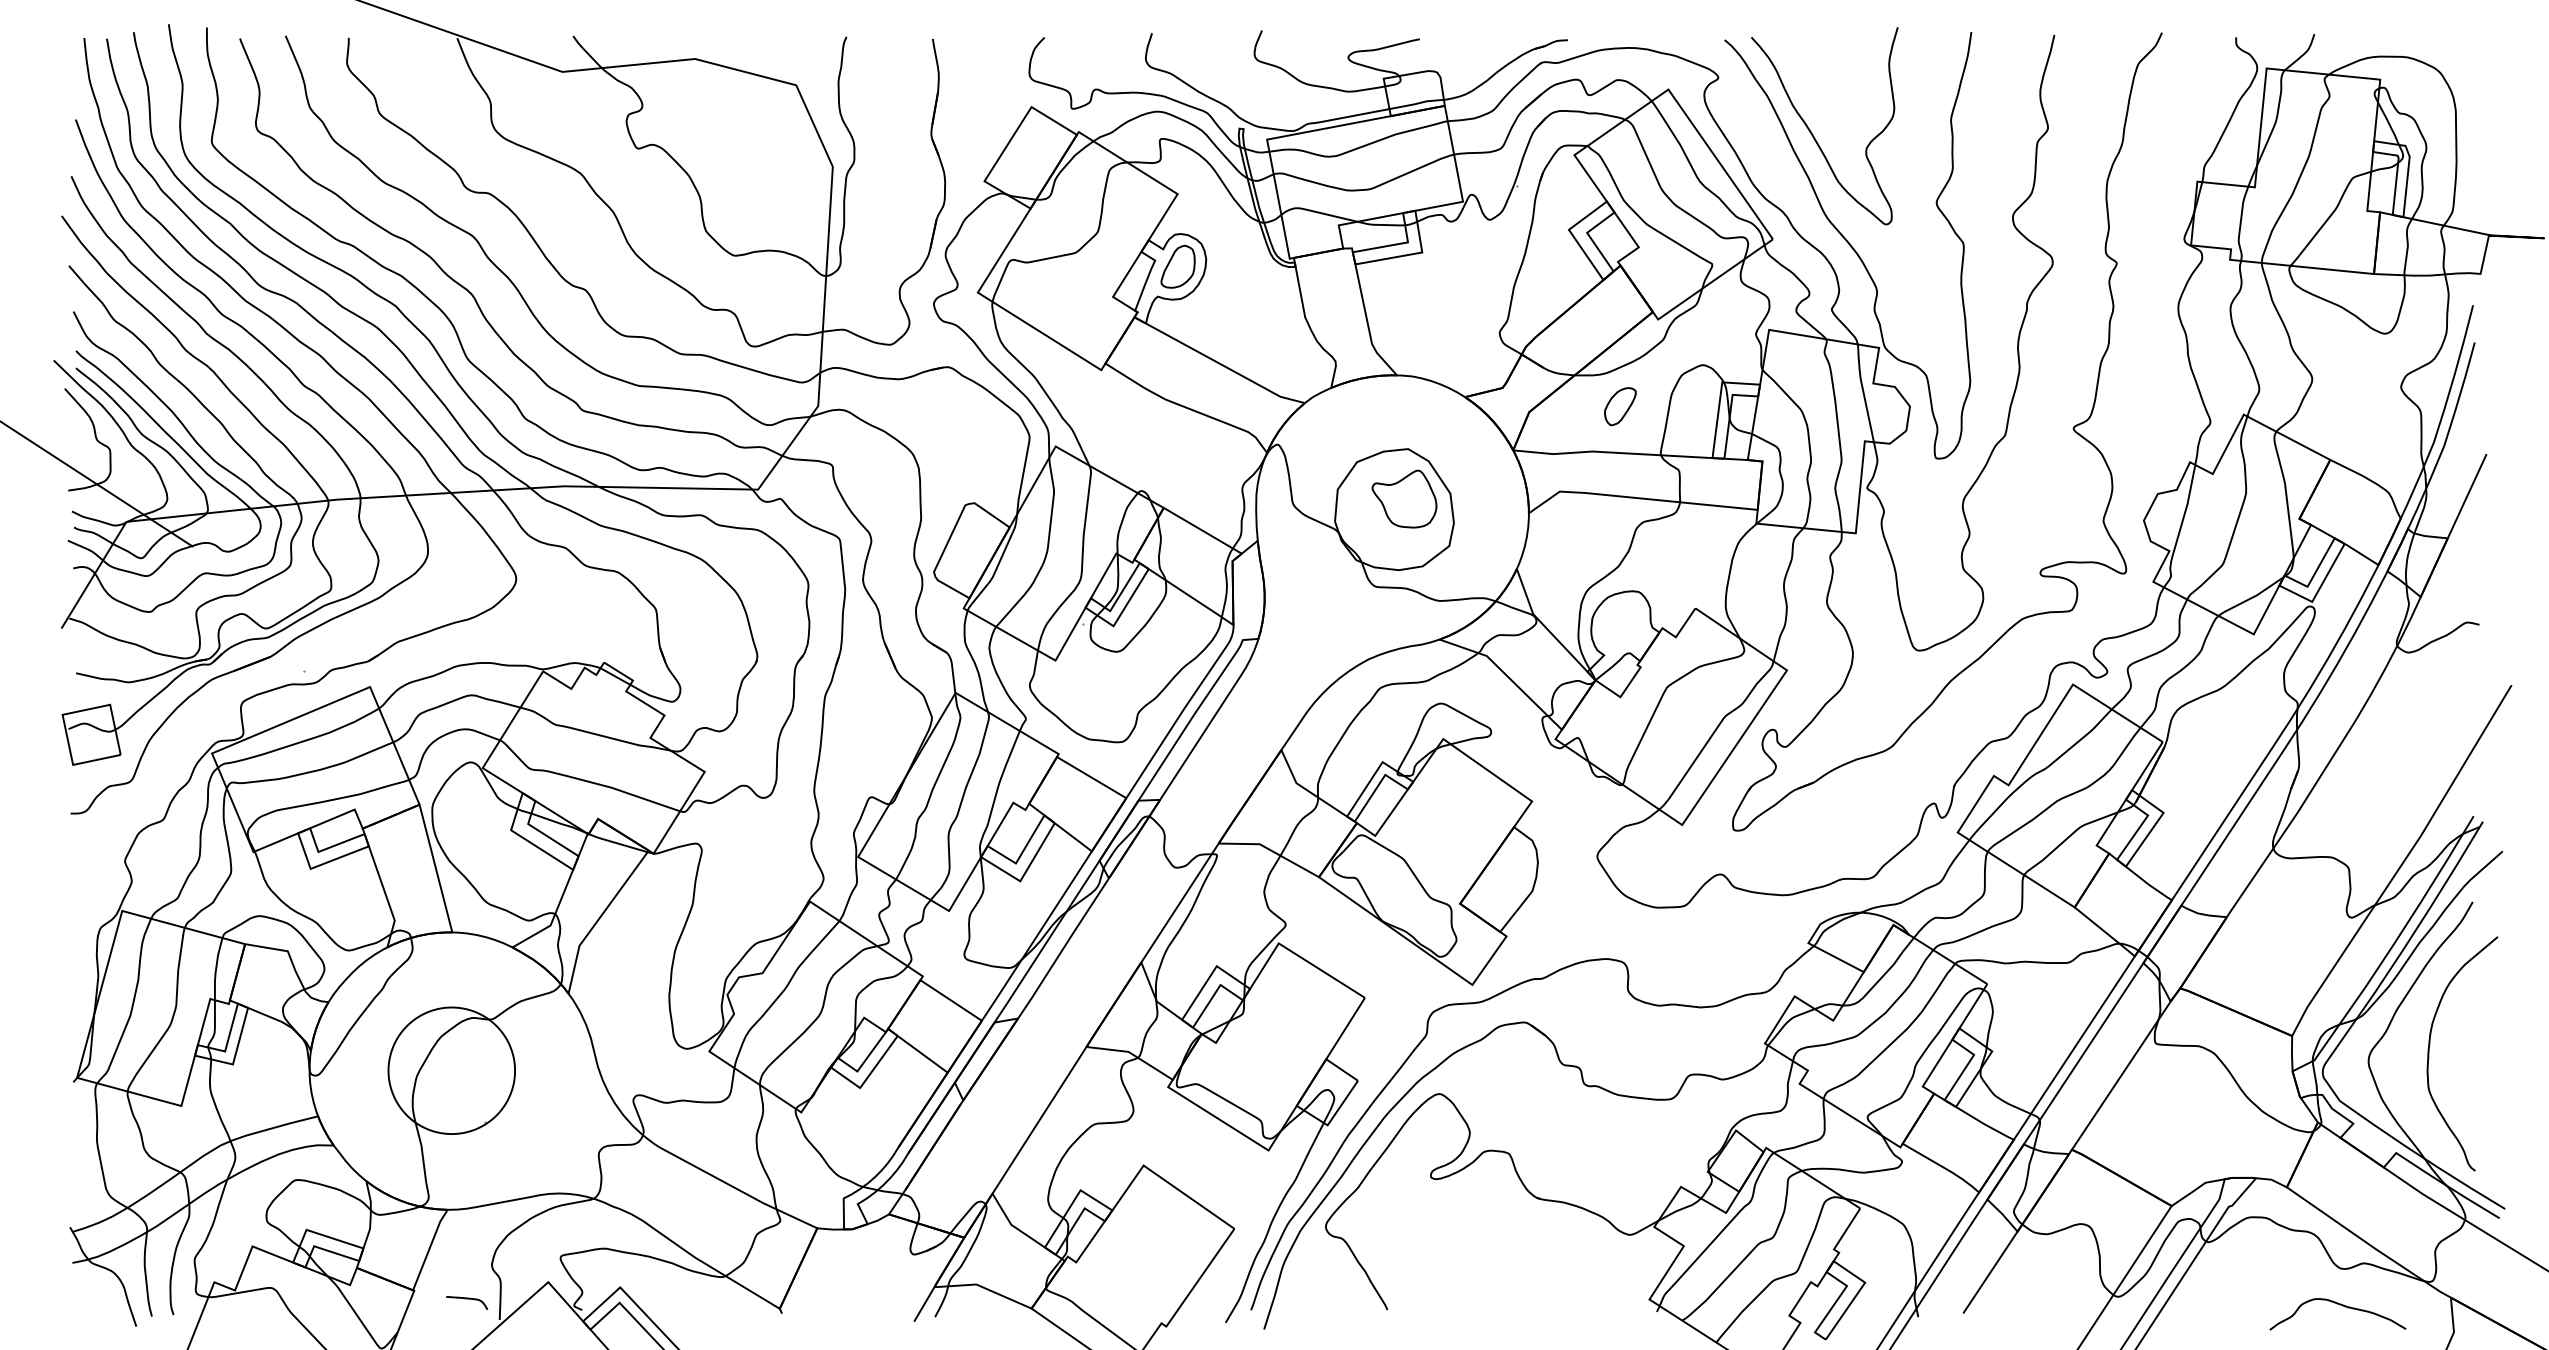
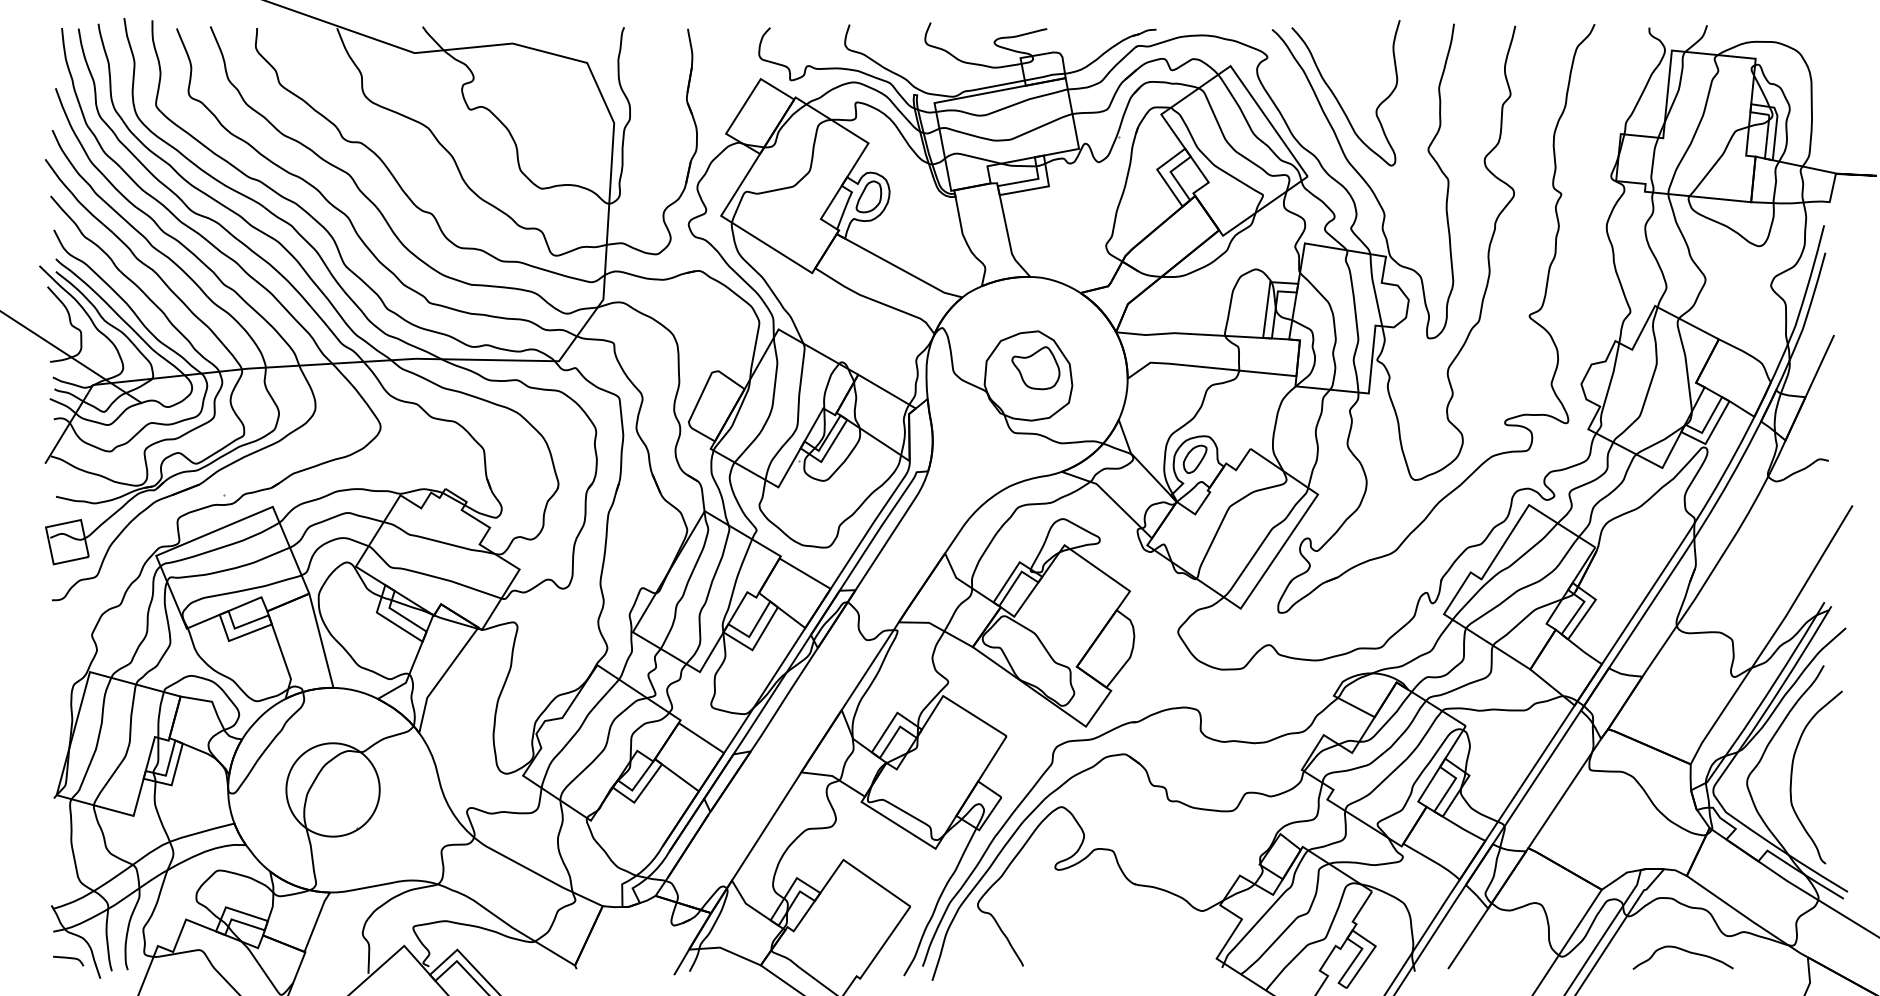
part: (1620, 406) -> (1195, 459), moved
curve: (467, 1299) -> (68, 958), moved
curve: (2339, 1305) -> (1684, 951), moved

